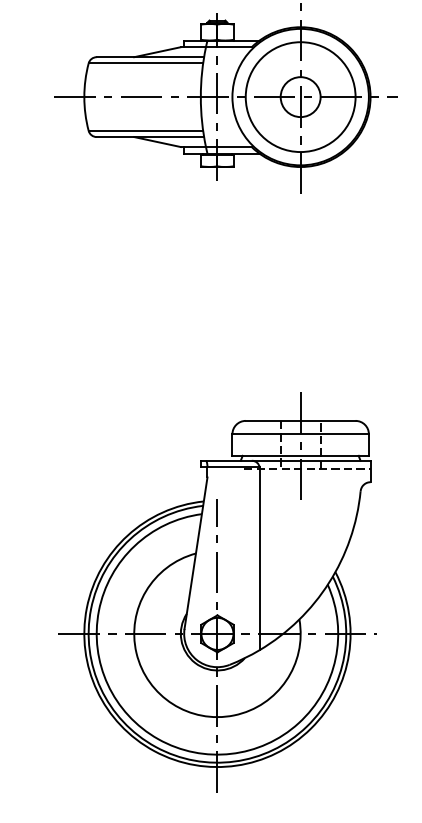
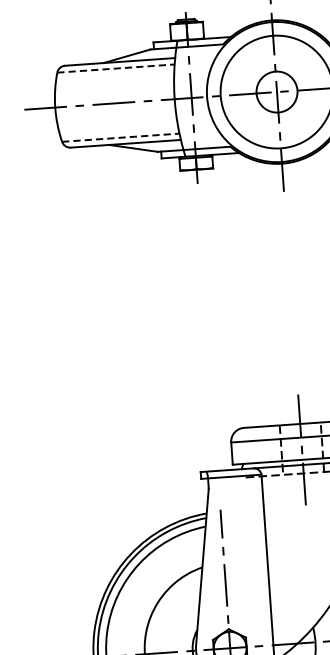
line: (146, 63) -> (116, 68), solid -> dashed
line: (146, 130) -> (121, 137), solid -> dashed

